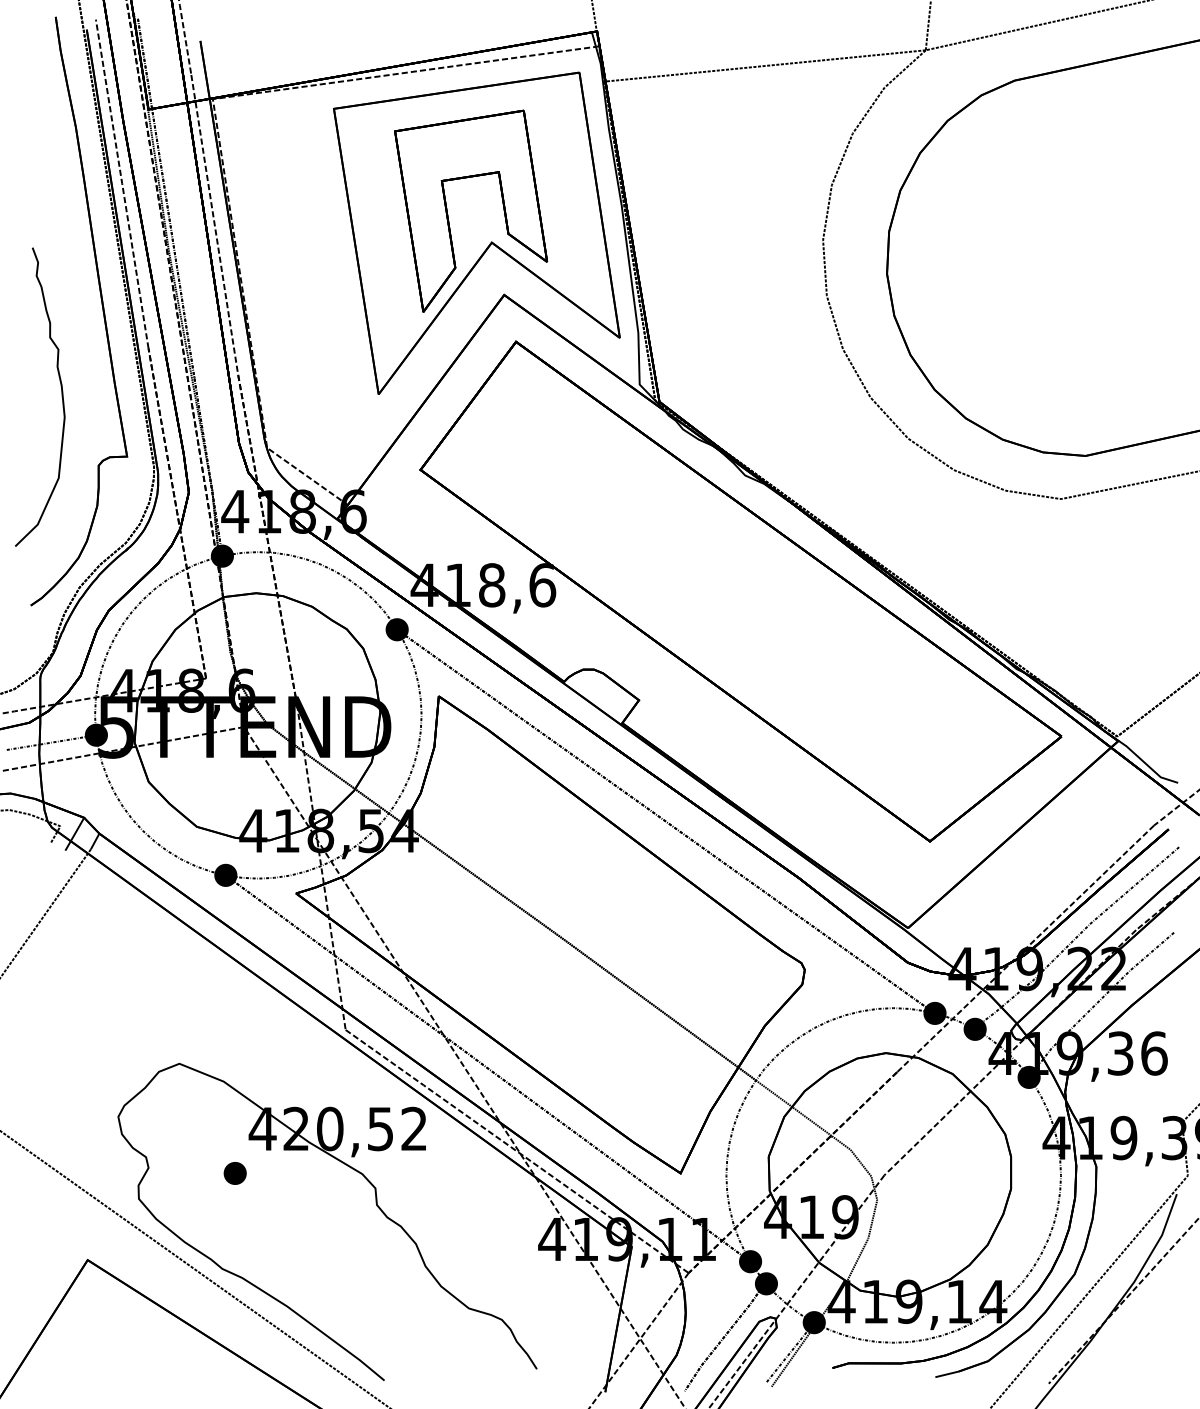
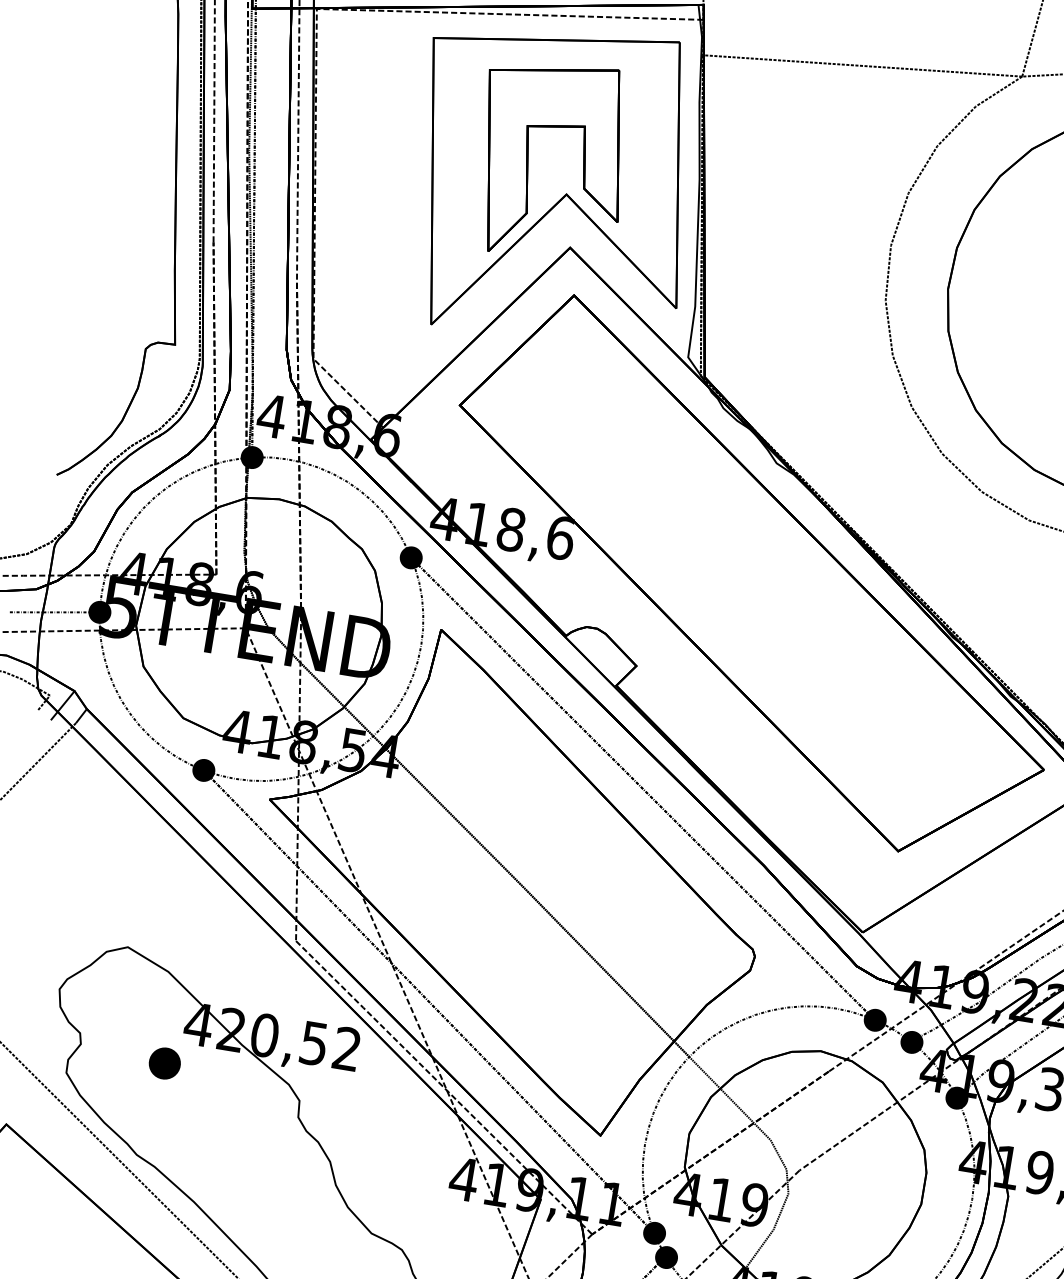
curve: (61, 396) -> (120, 275), removed
part: (234, 1173) -> (164, 1063), size x1.4

